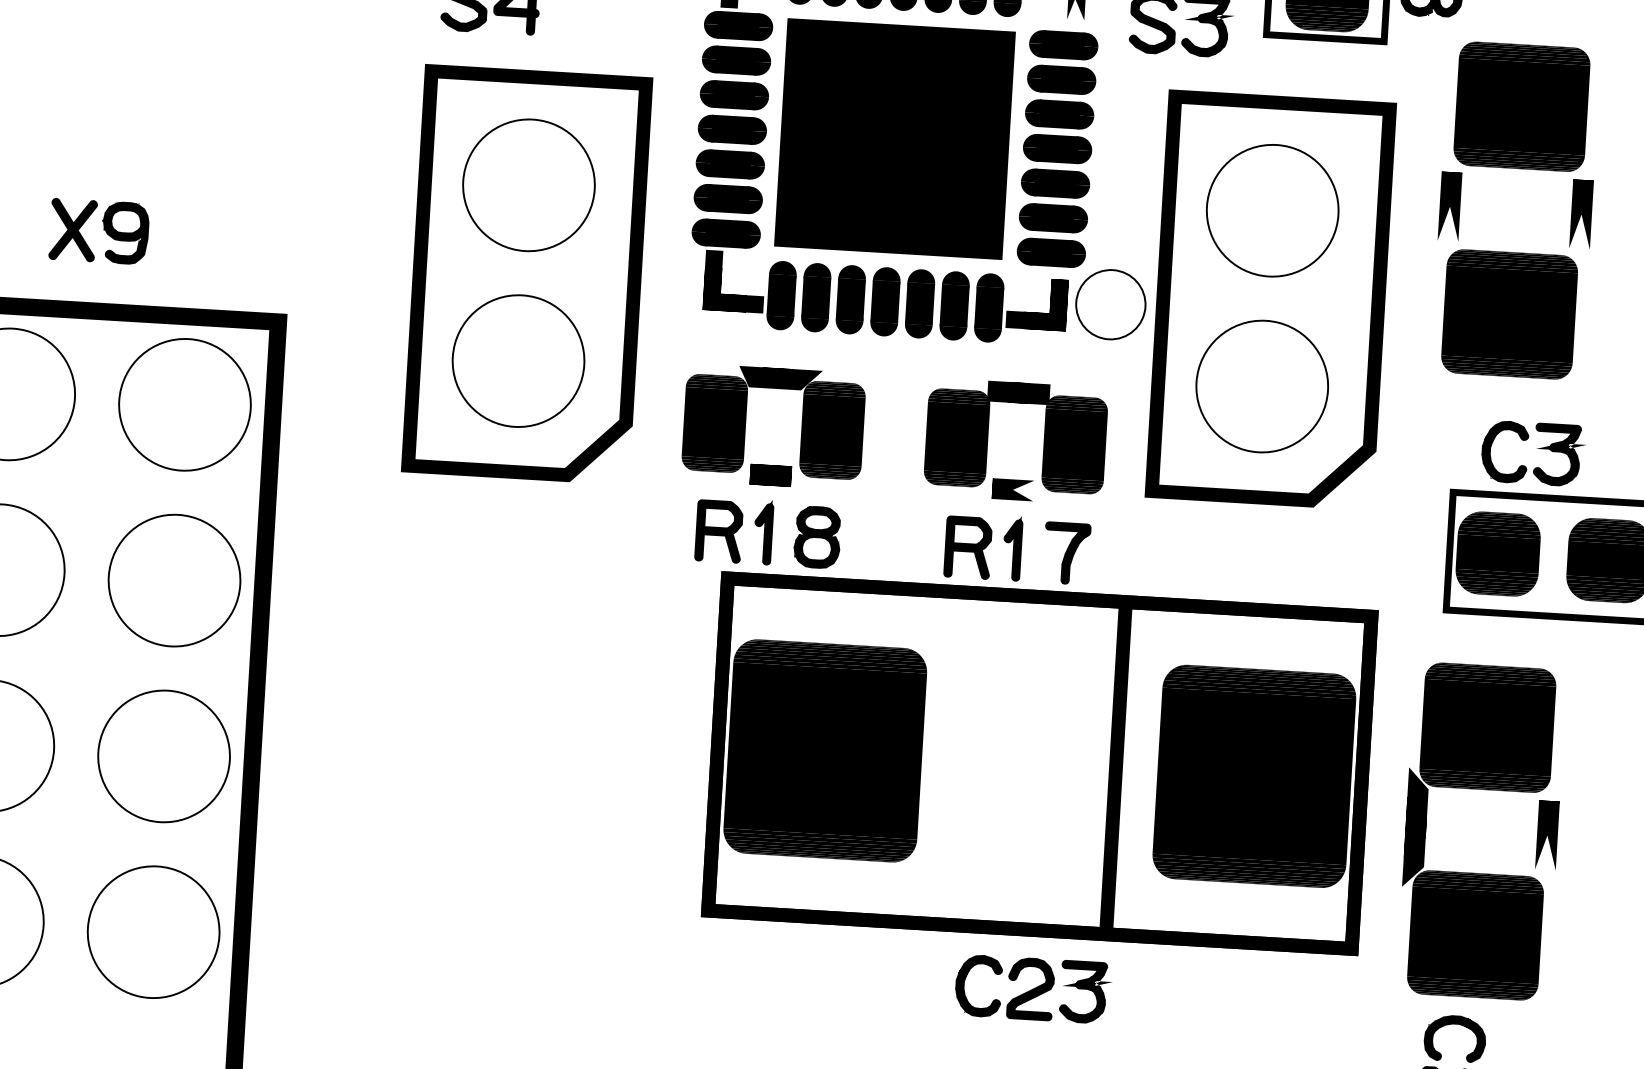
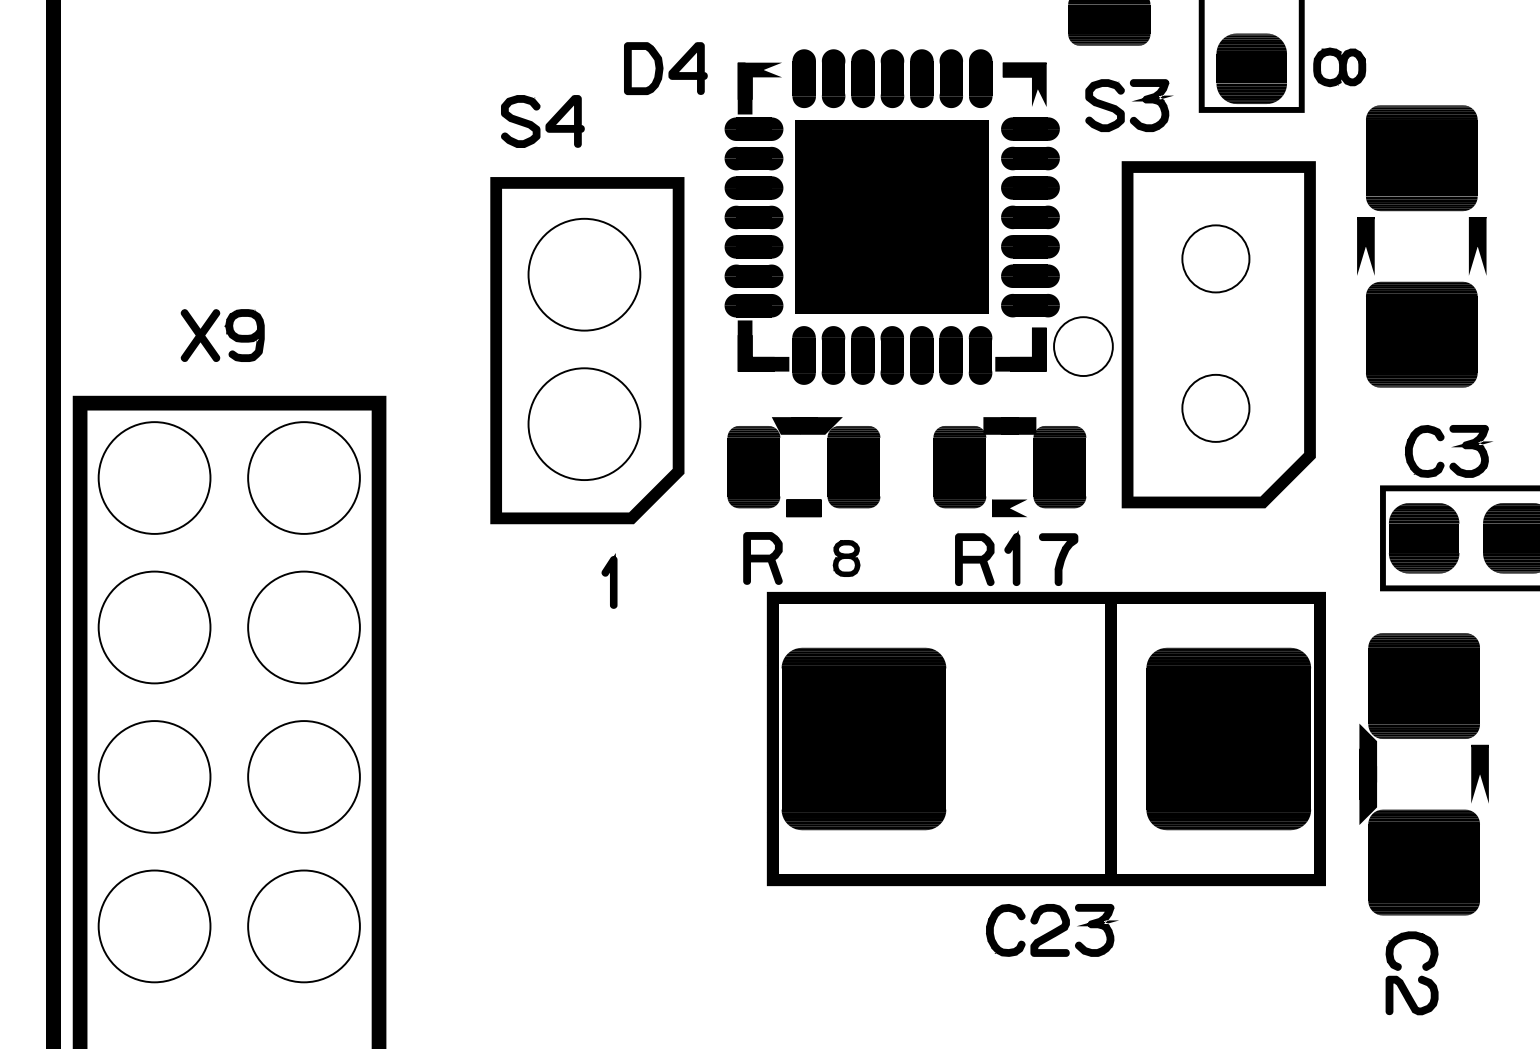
part: (1272, 210) -> (1215, 258), size x0.6
part: (1261, 386) -> (1215, 408), size x0.6
part: (763, 531) -> (609, 580), moved
part: (817, 537) -> (846, 558), size x0.7

